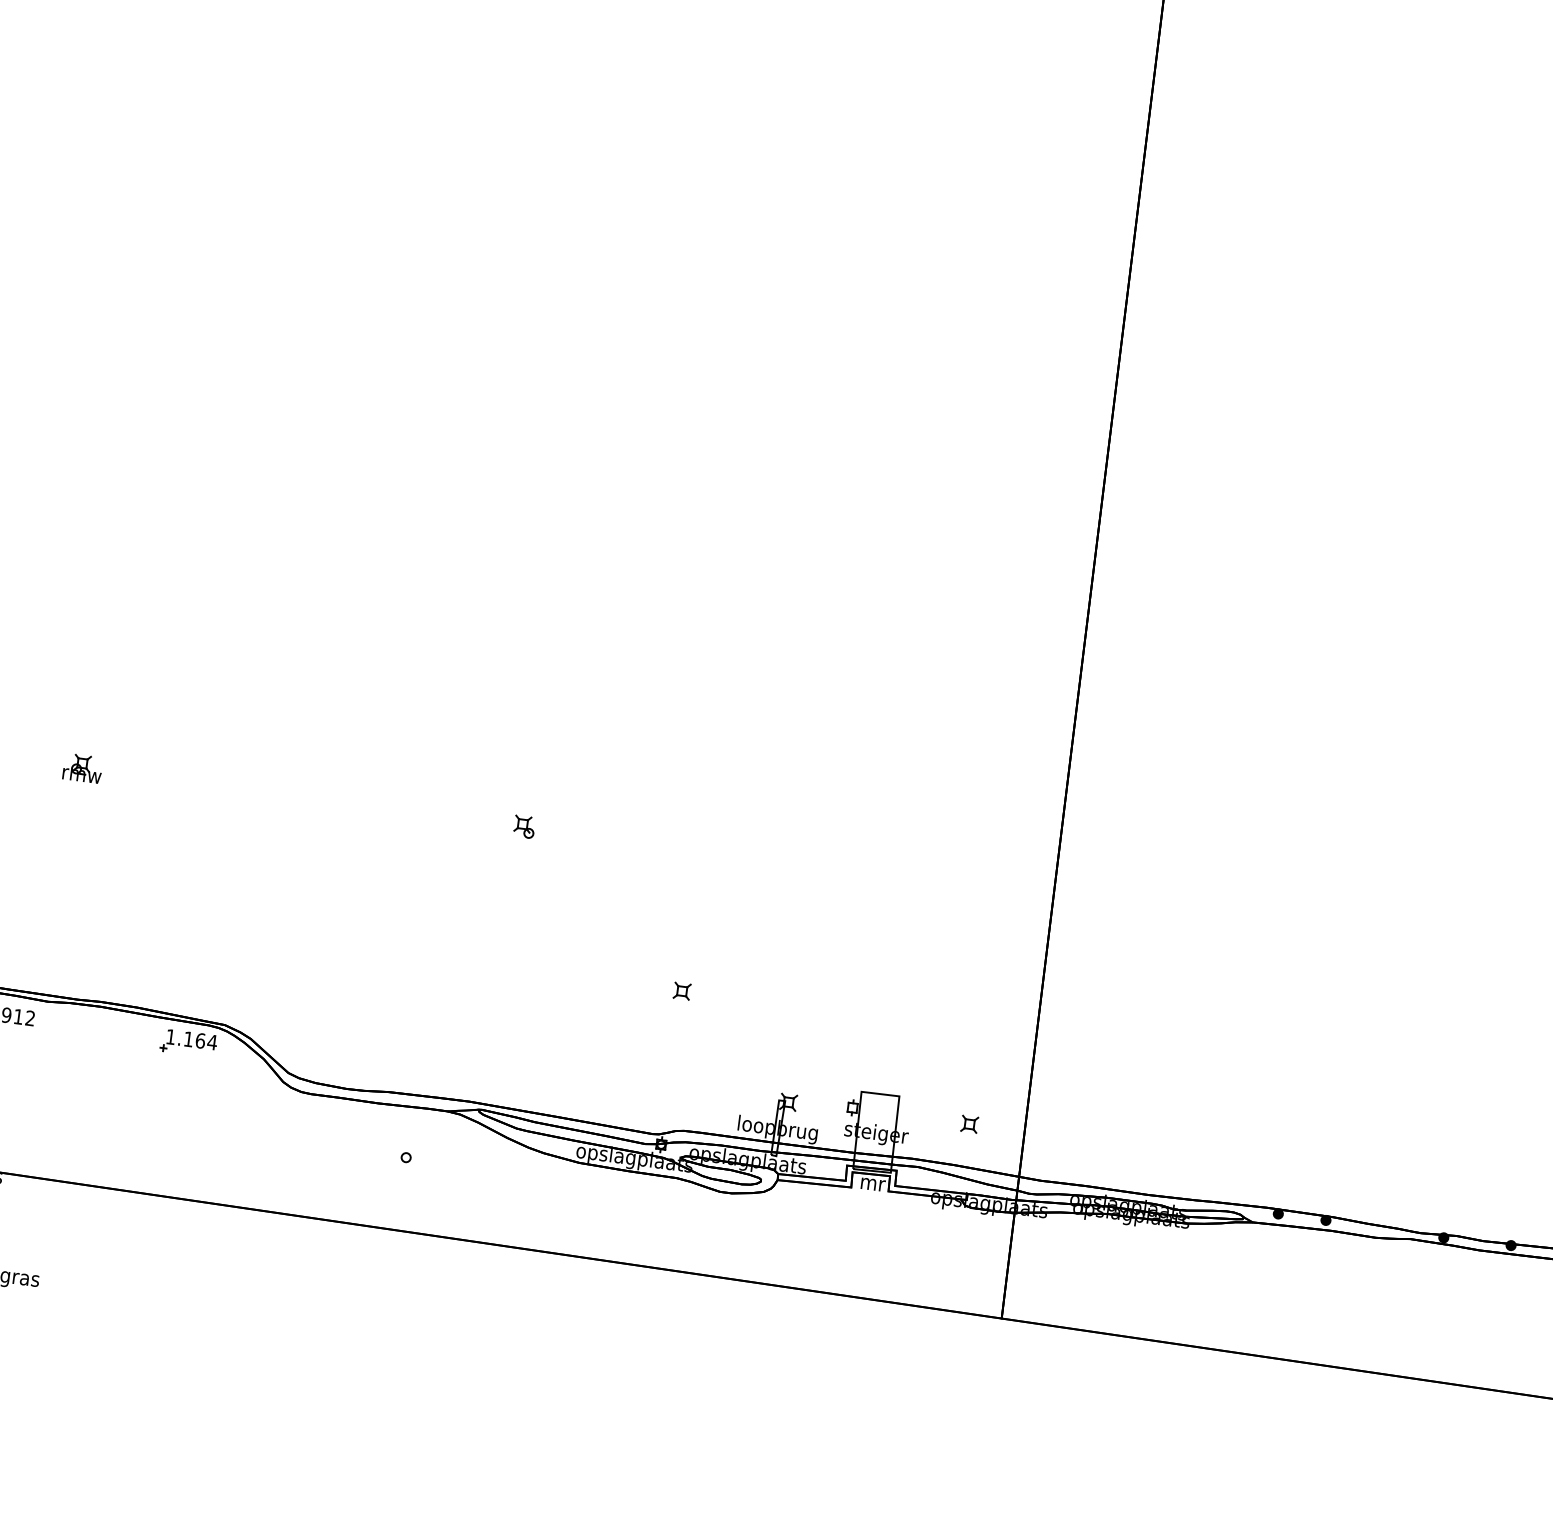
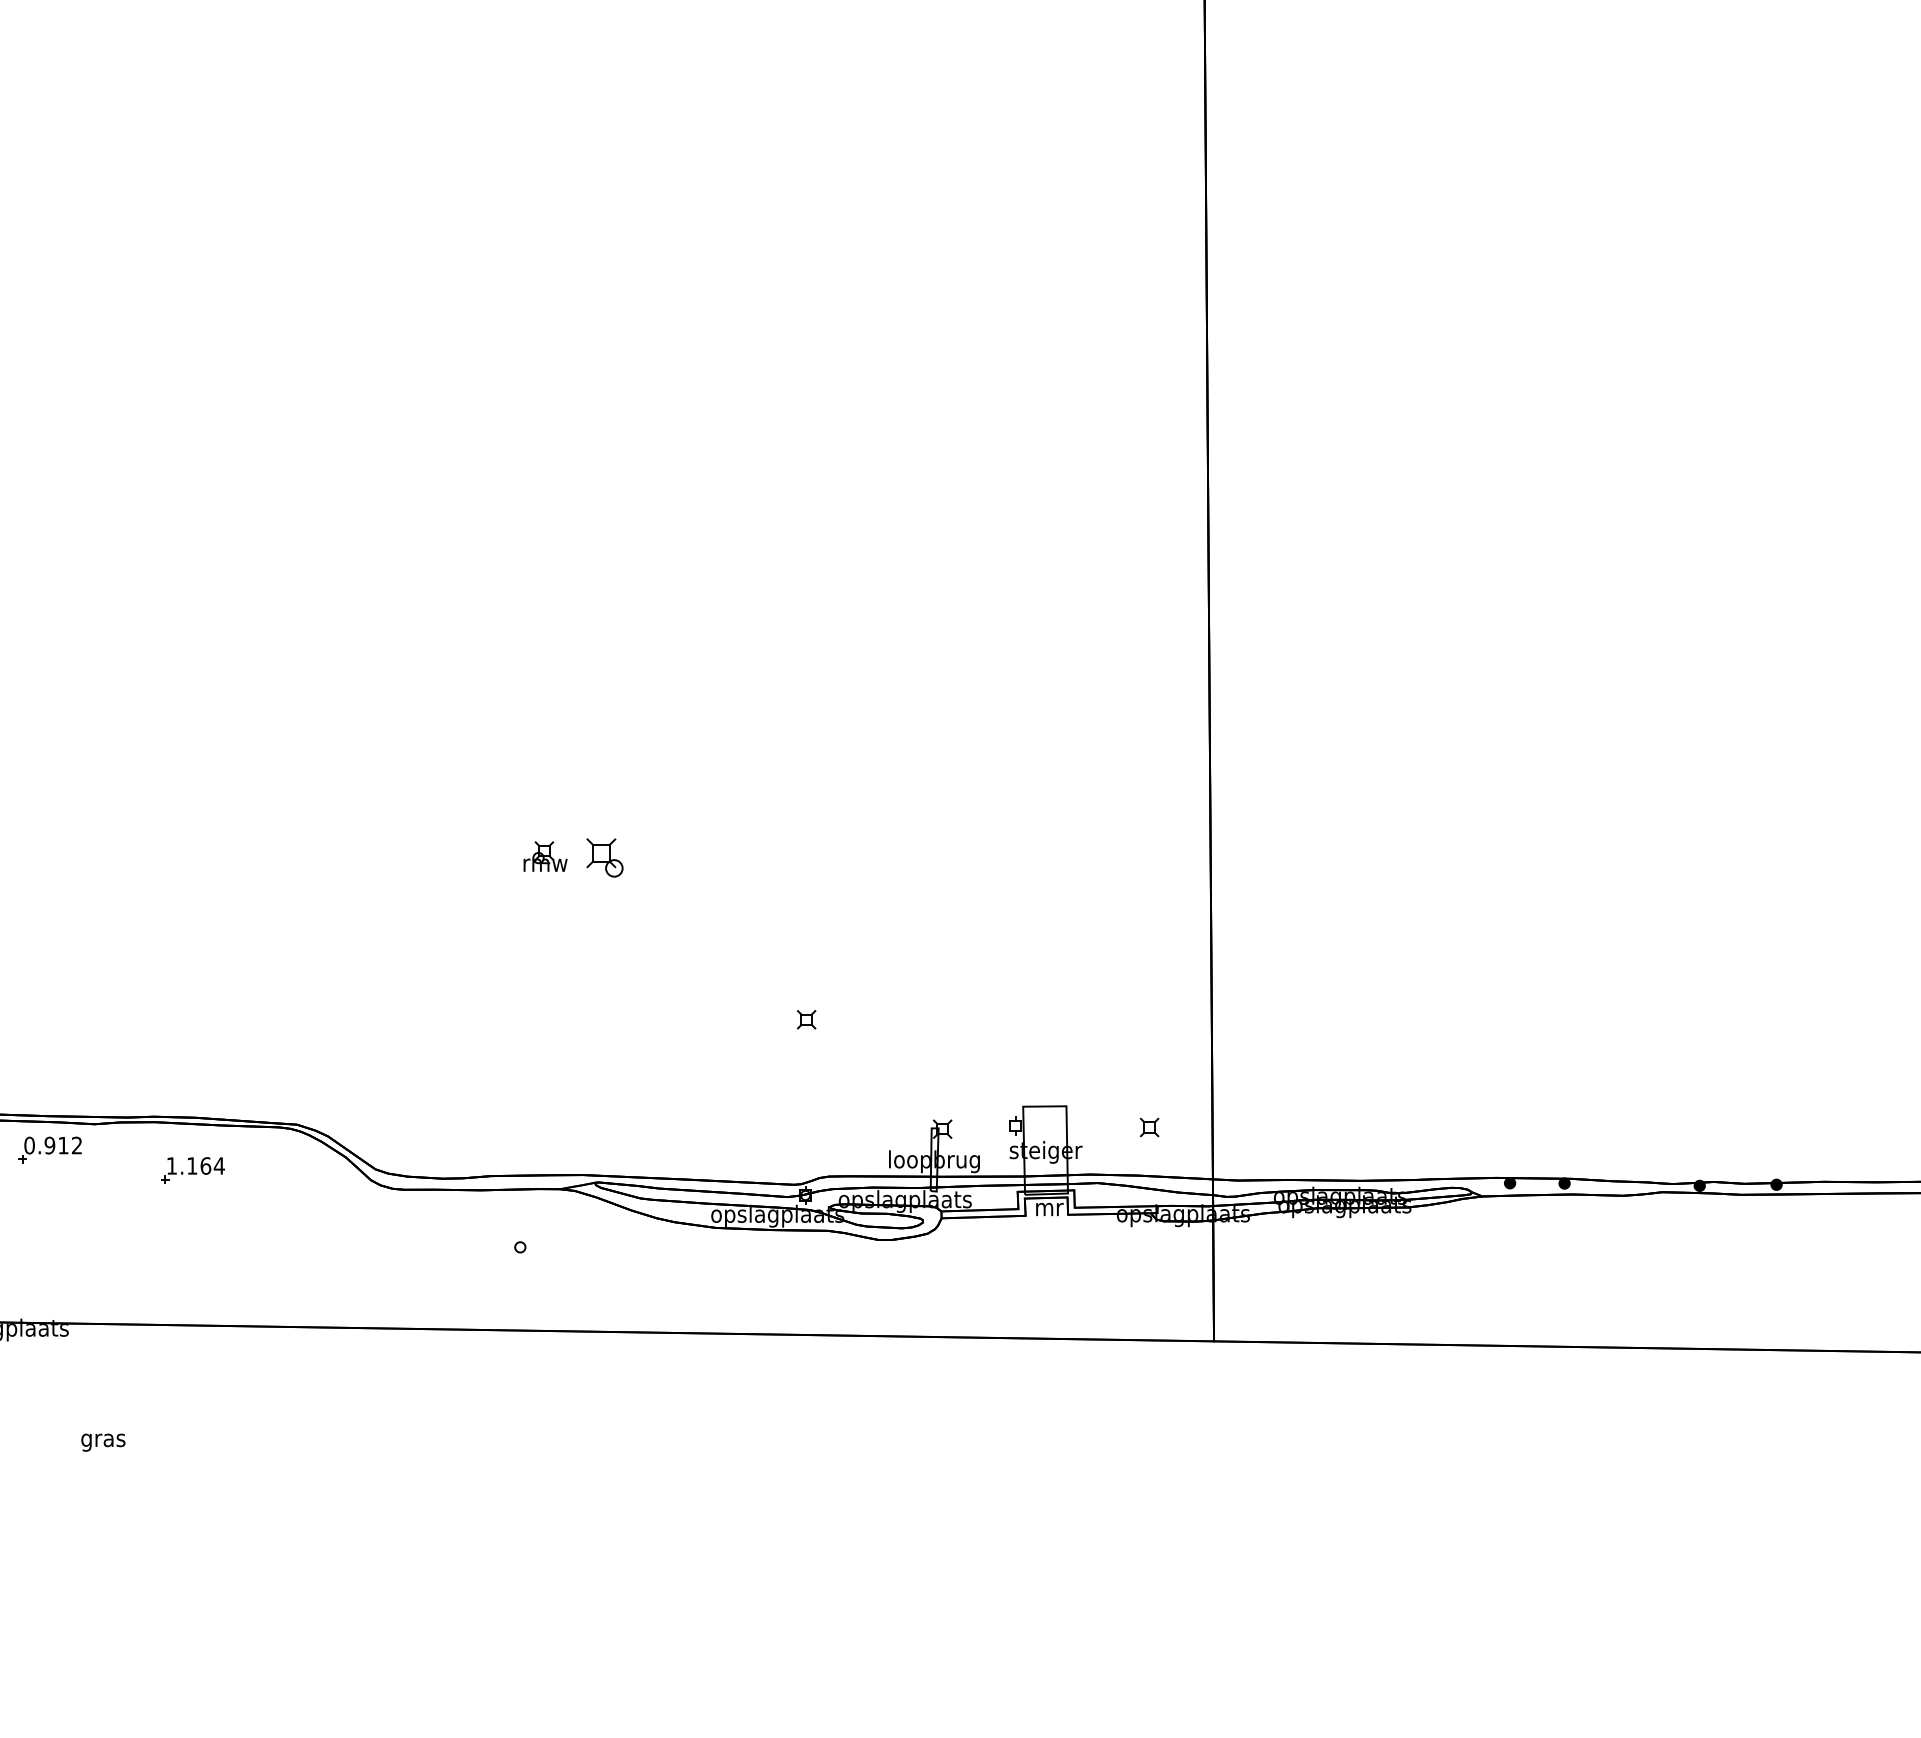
part: (82, 768) -> (545, 856), moved
part: (524, 826) -> (605, 857), size x1.6
part: (188, 1043) -> (192, 1170), moved

